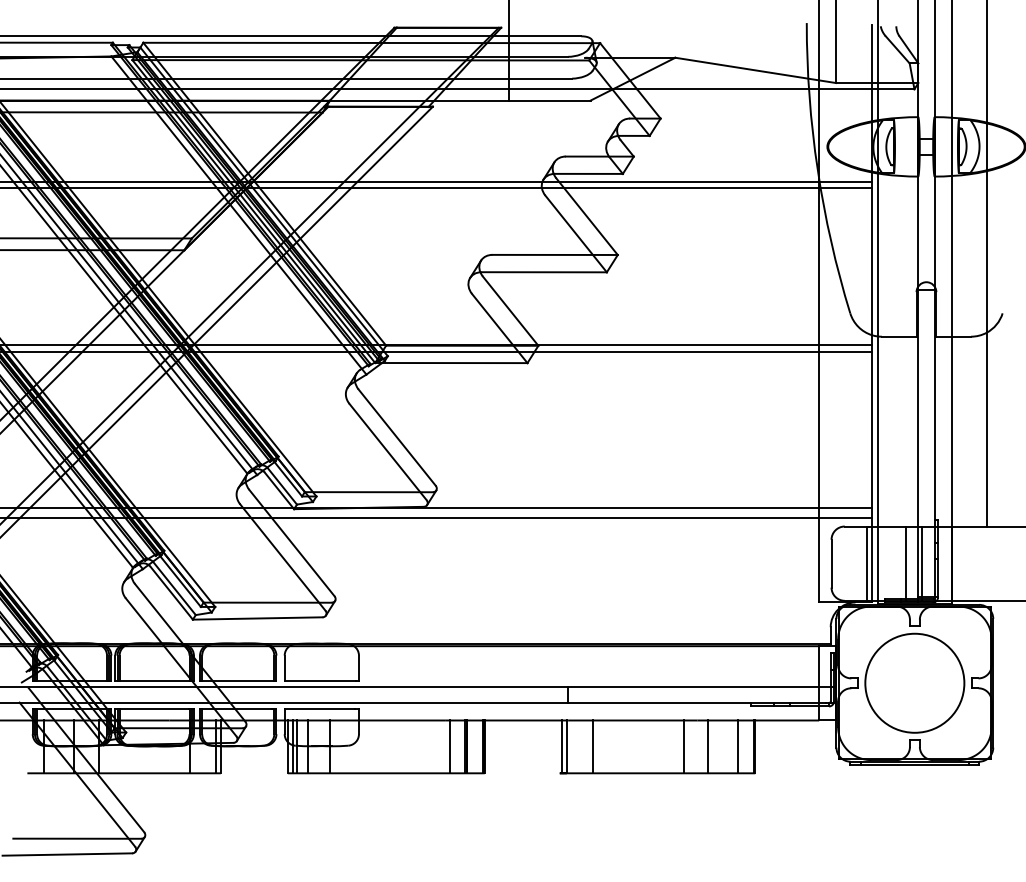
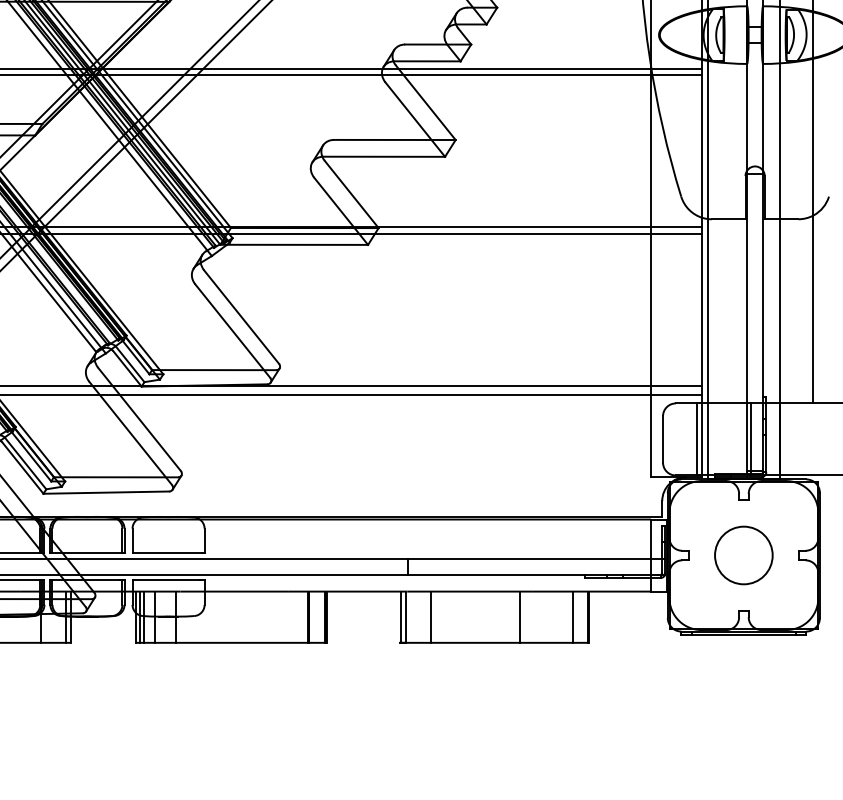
line: (905, 563) -> (734, 439), removed
circle: (914, 682) -> (743, 554), size x0.6
line: (450, 746) -> (293, 616), removed
line: (708, 746) -> (543, 616), removed

